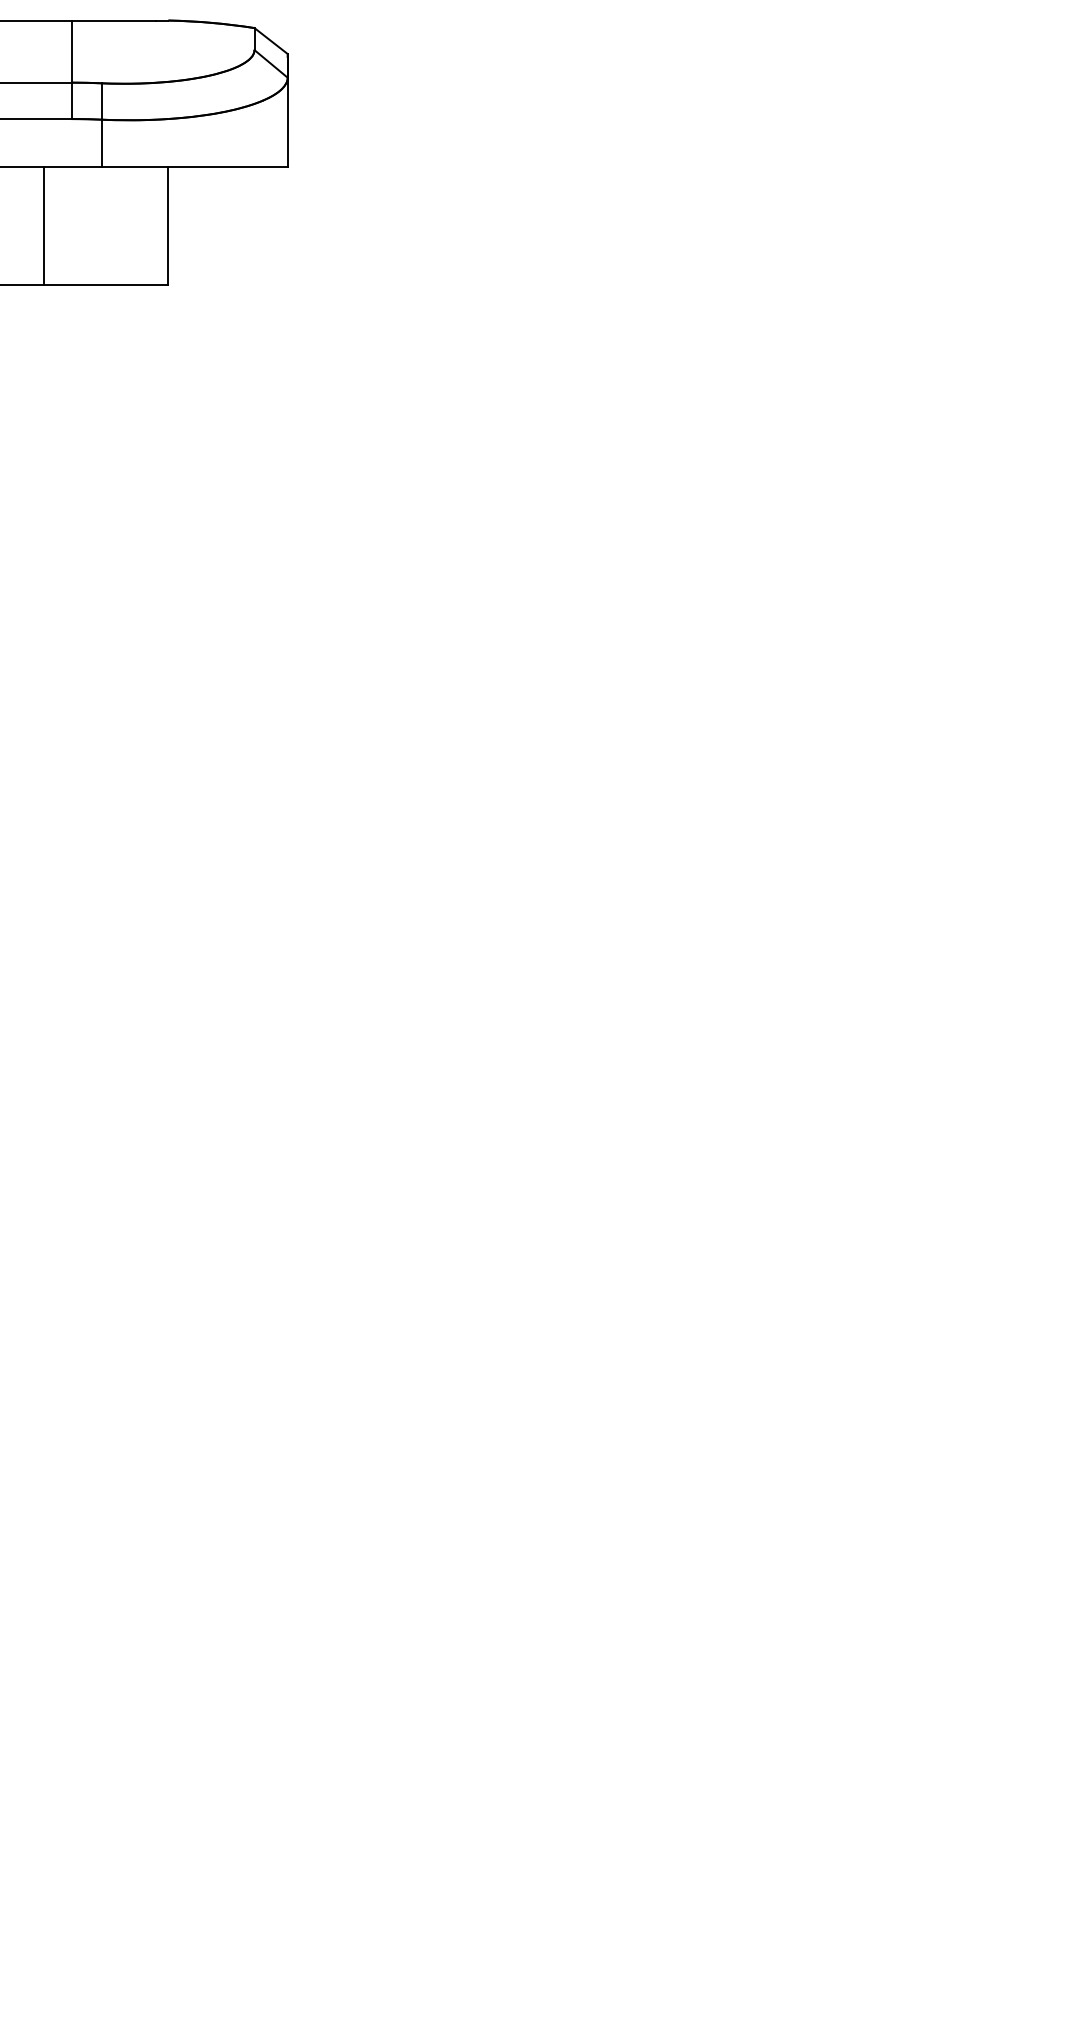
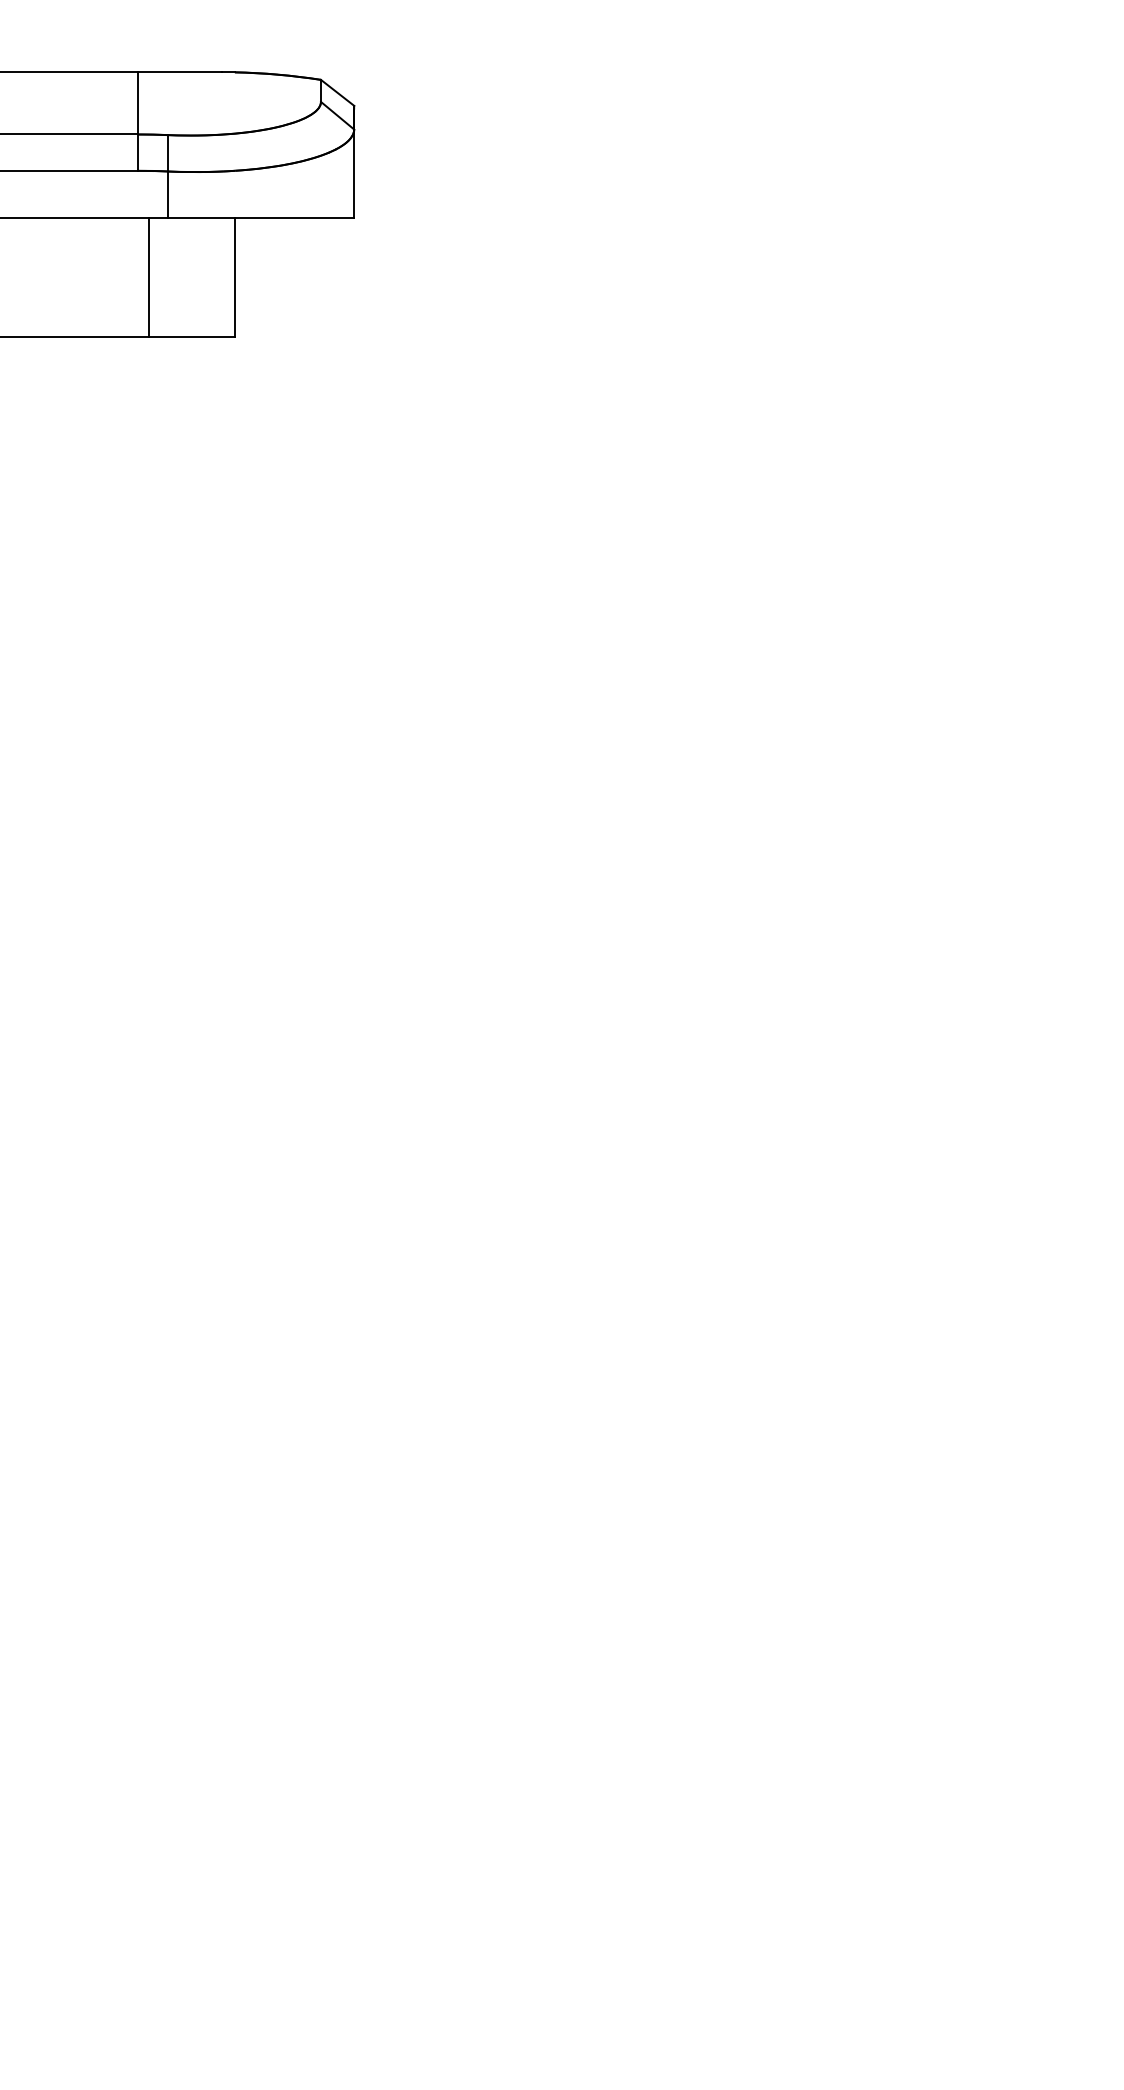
line: (44, 225) -> (148, 277), moved

